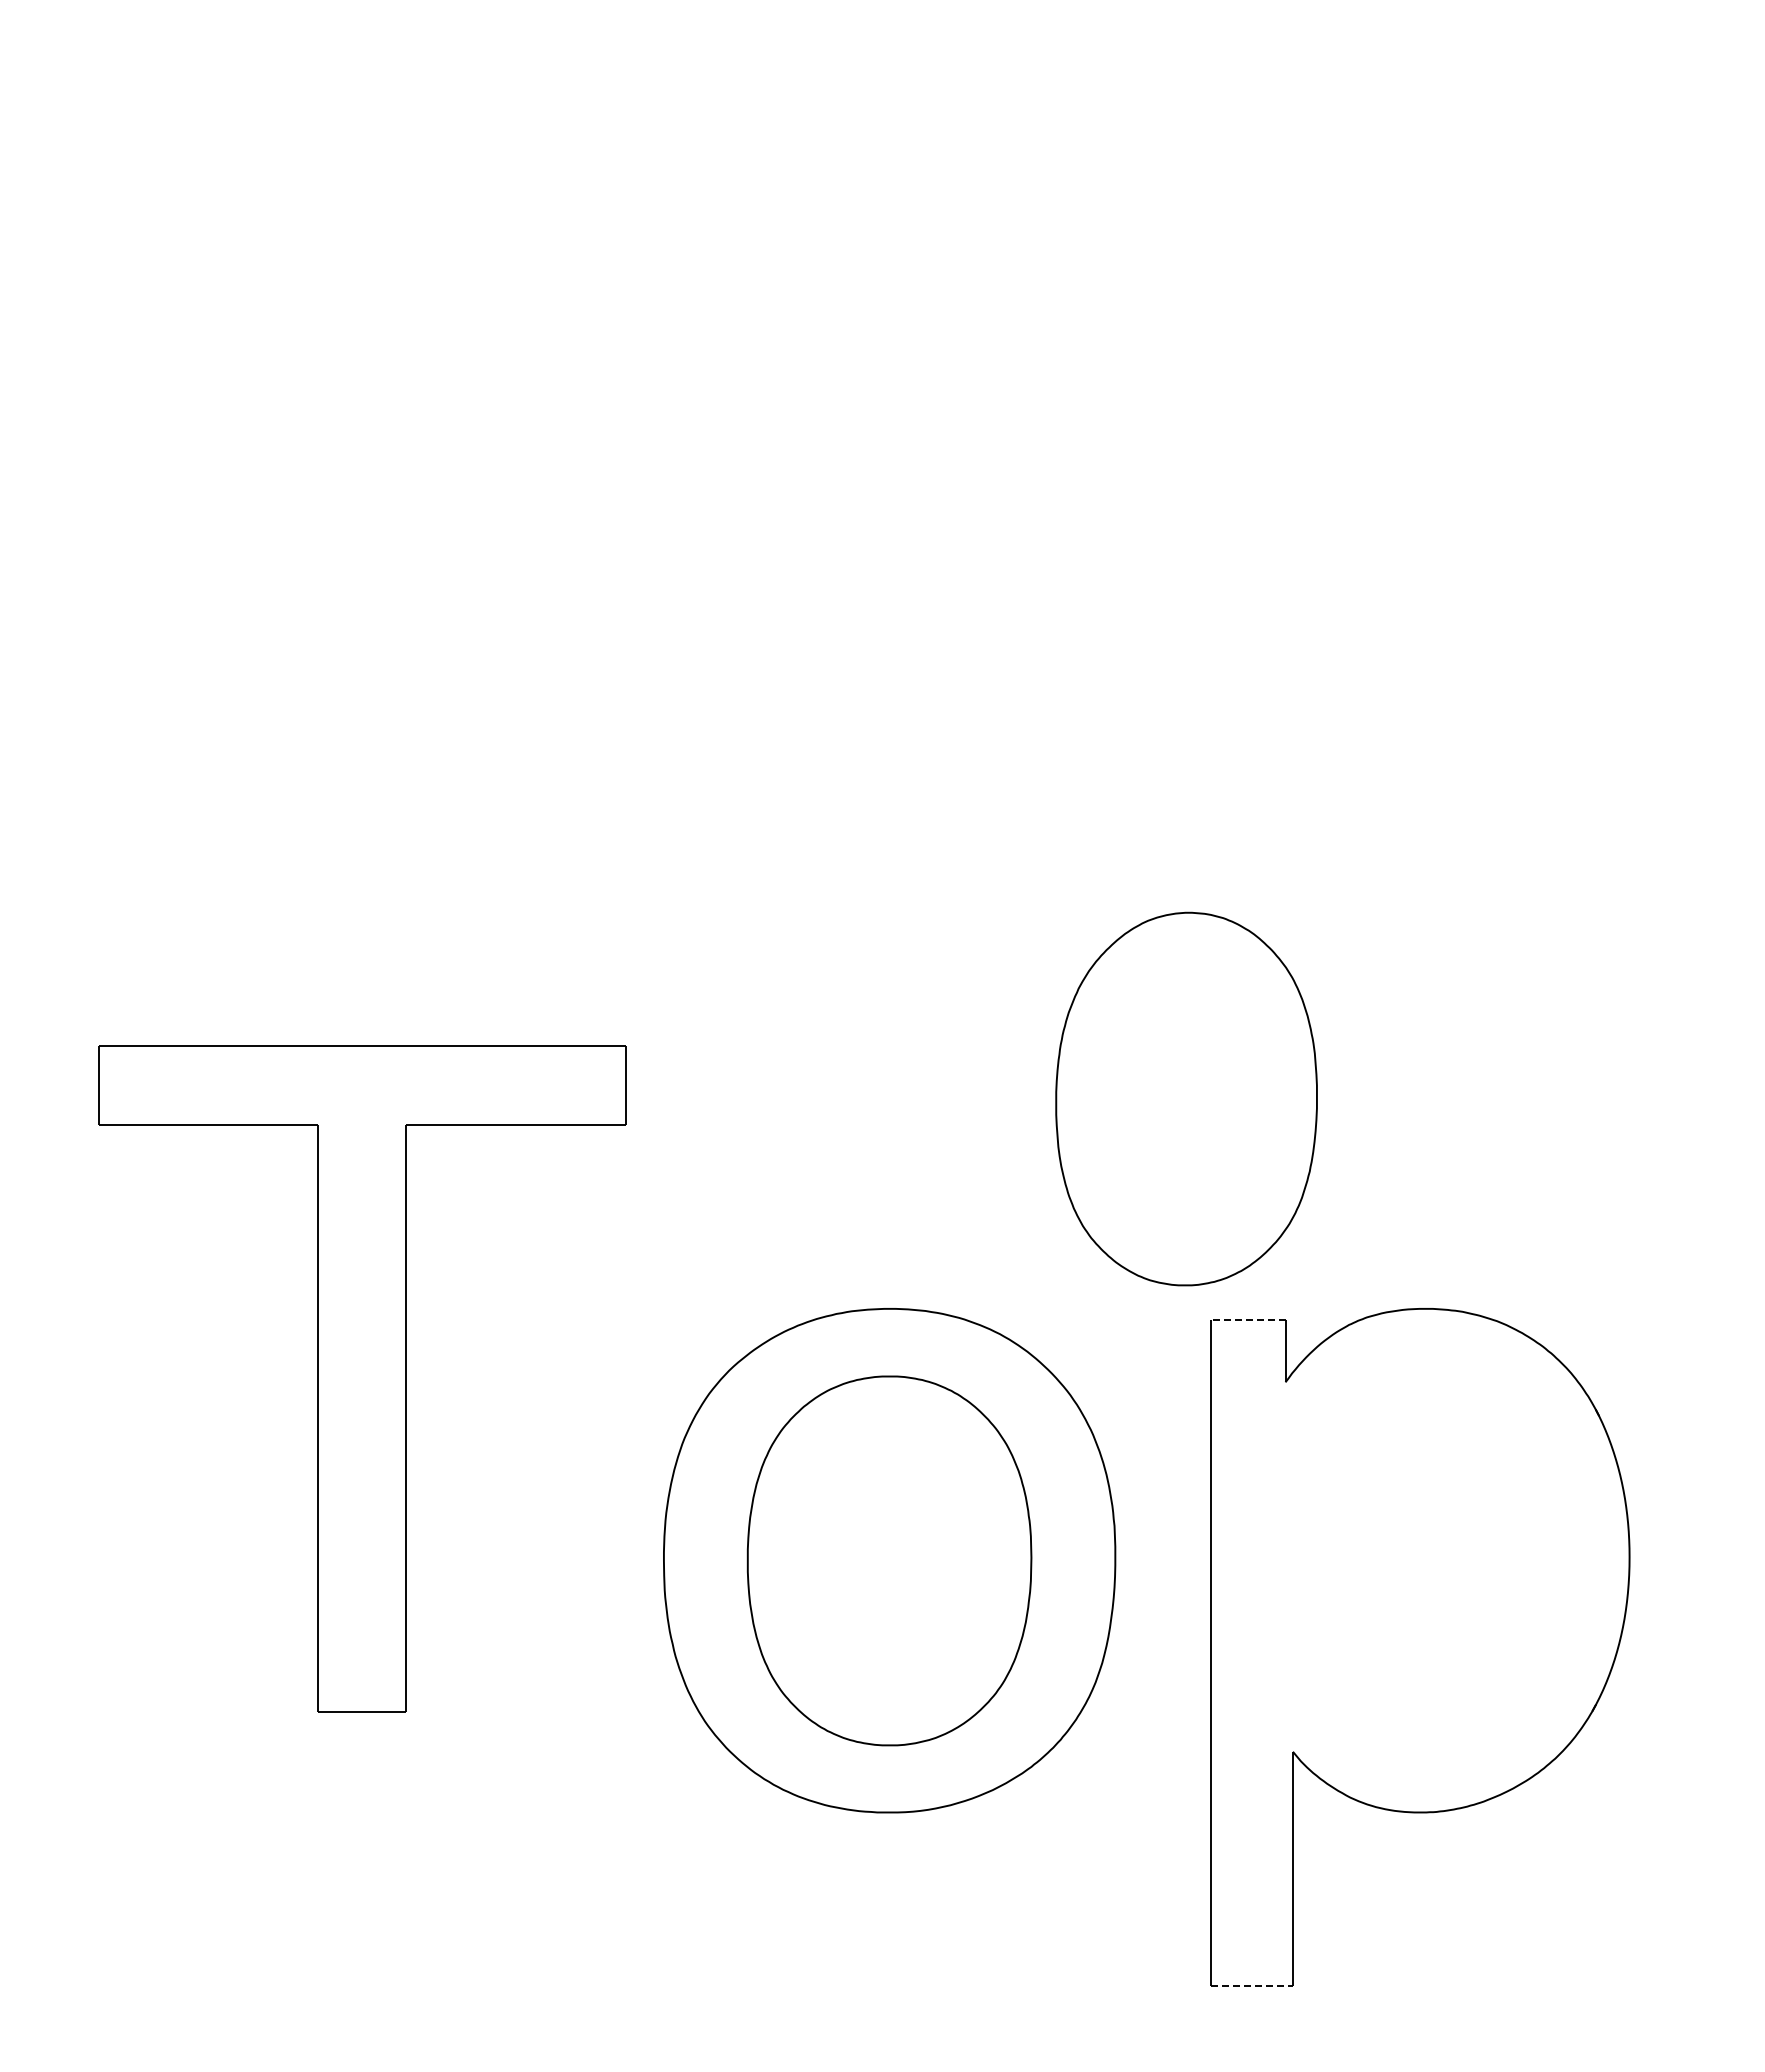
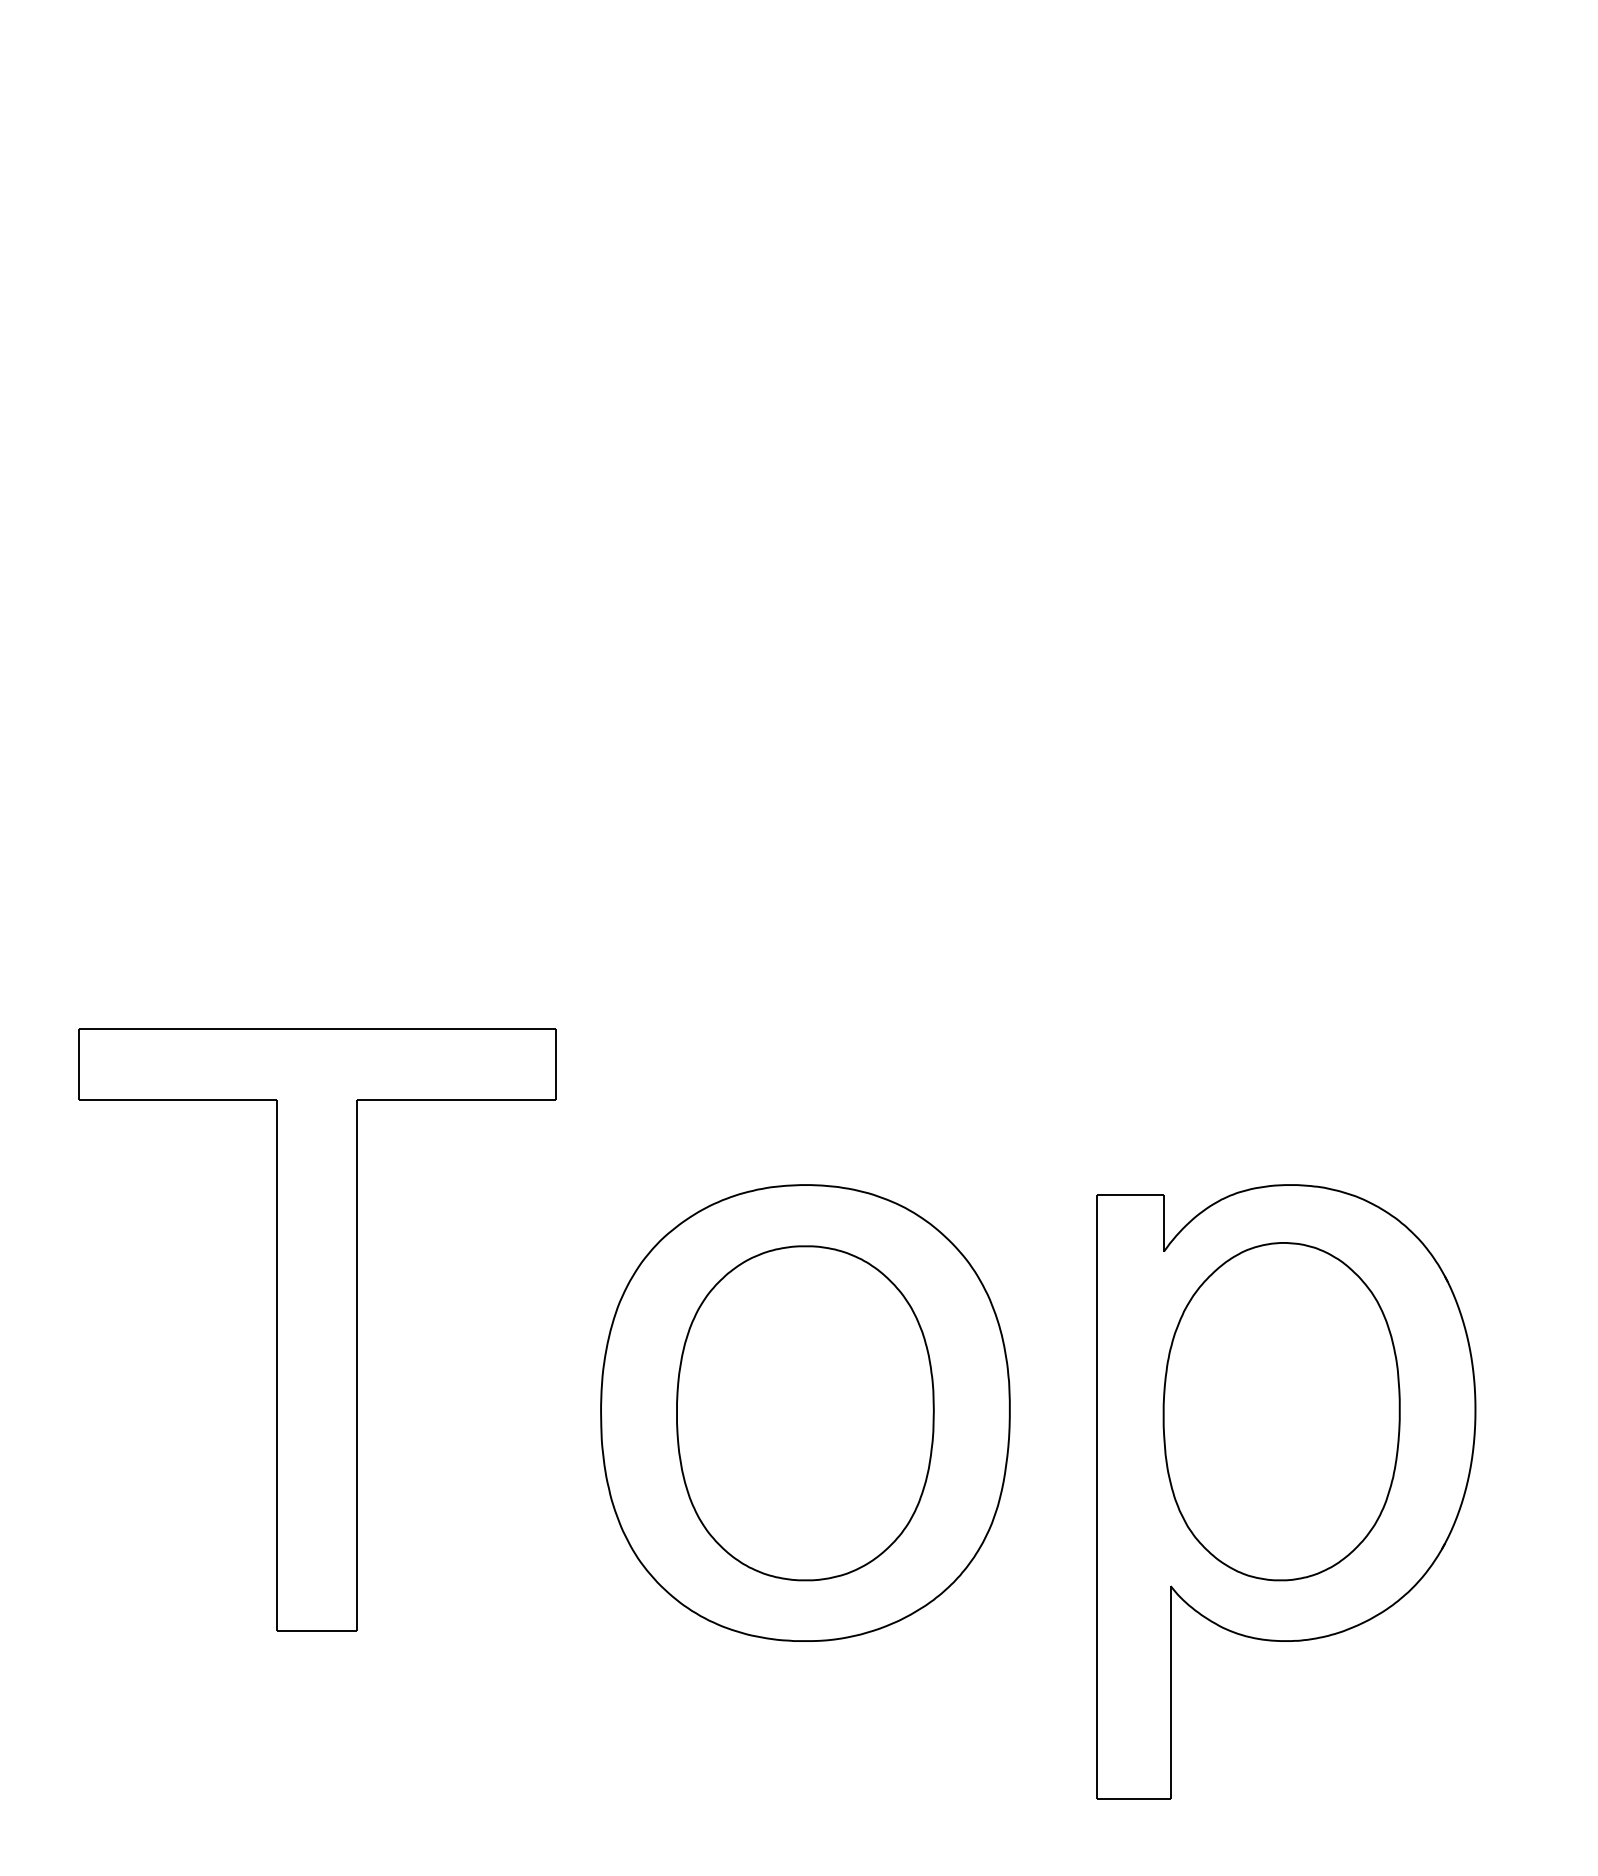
part: (1186, 1098) -> (1281, 1411), moved
line: (1247, 1319) -> (1129, 1194), dashed -> solid
part: (362, 1378) -> (317, 1329), moved
line: (1252, 1986) -> (1134, 1798), dashed -> solid

